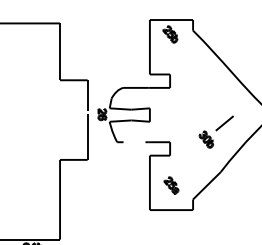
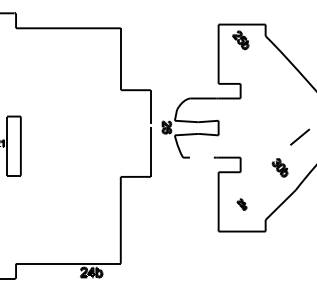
part: (205, 139) -> (279, 167), moved
part: (170, 185) -> (241, 204), size x0.6

